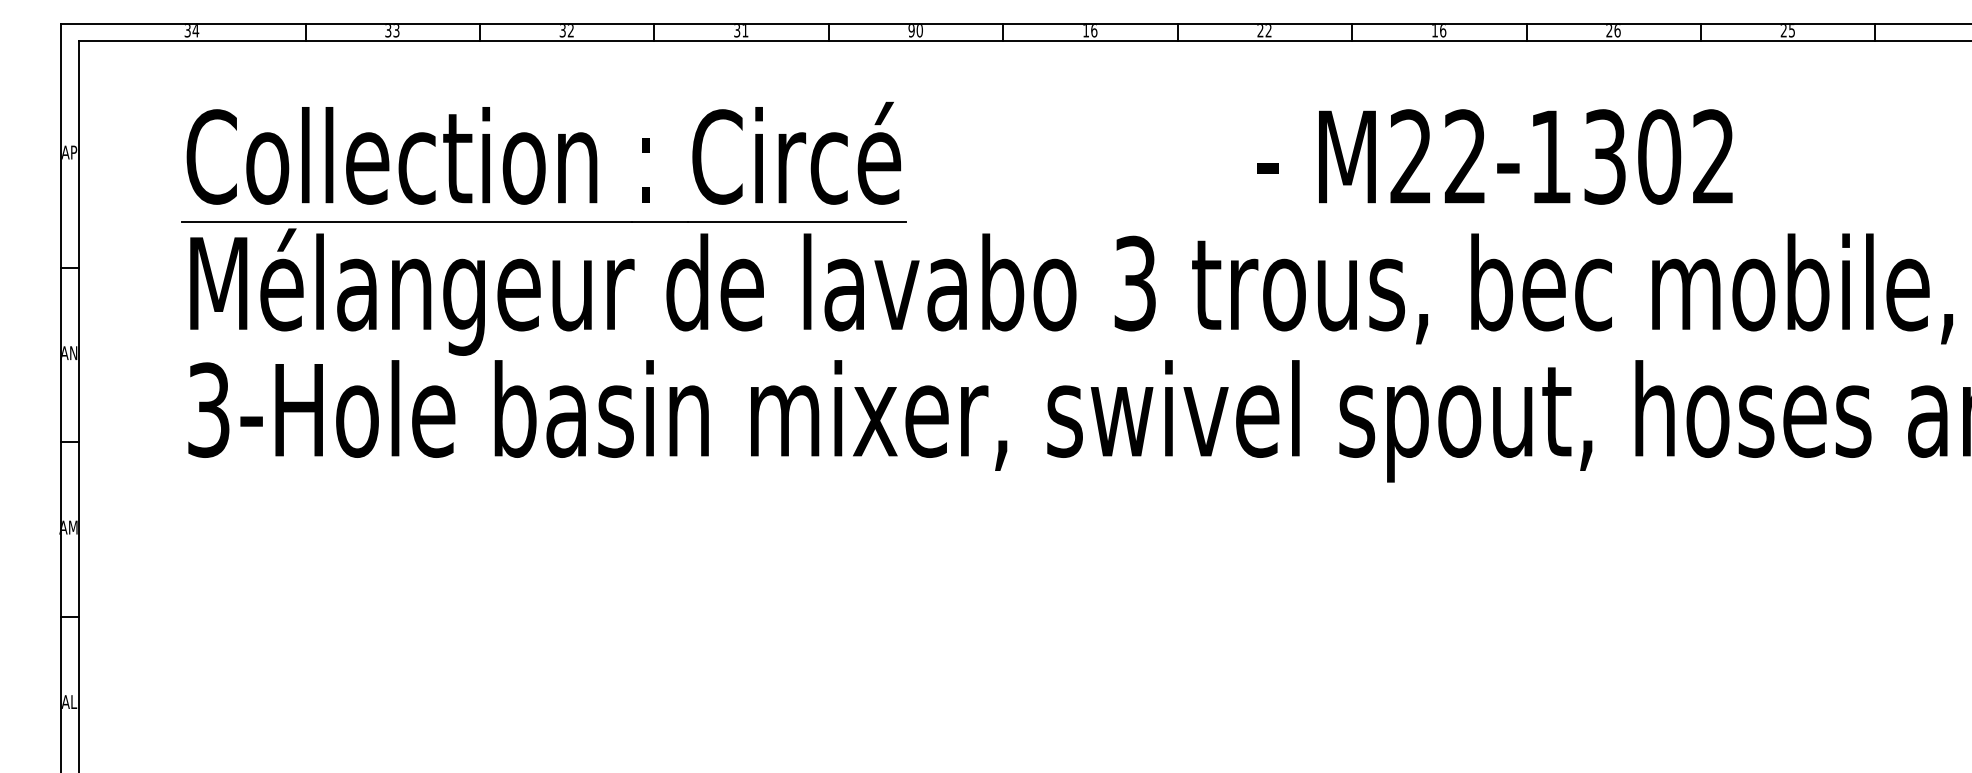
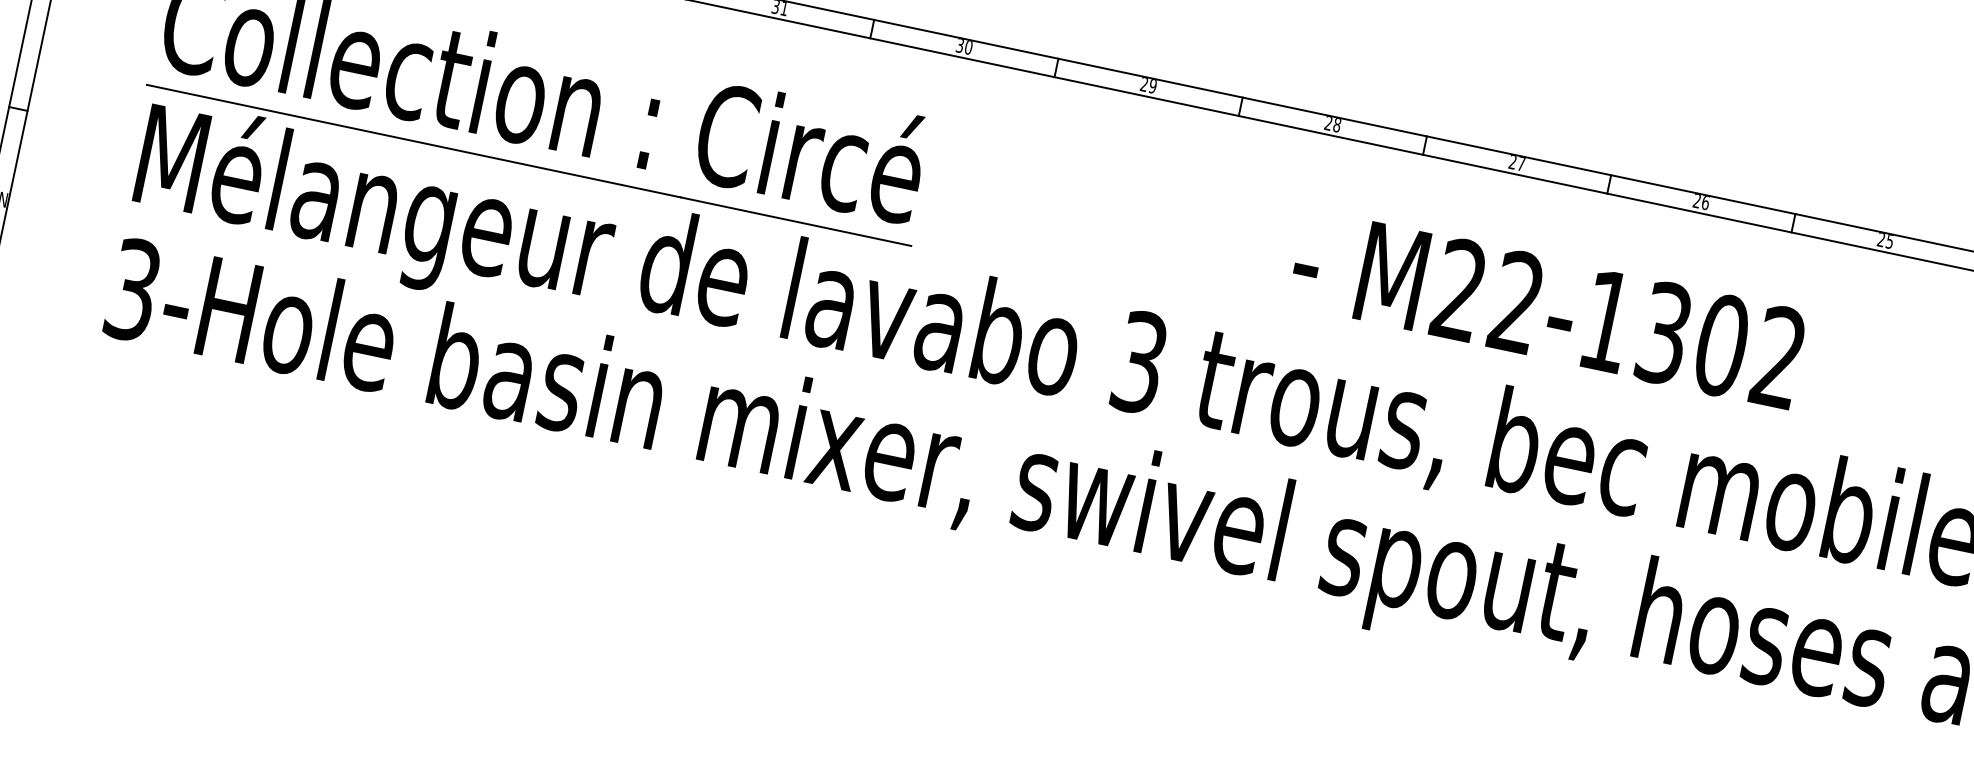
text: (911, 31) -> (959, 46), 90 -> 30
text: (1090, 31) -> (1148, 86), 16 -> 29
text: (1268, 31) -> (1336, 125), 22 -> 28
text: (1438, 31) -> (1516, 163), 16 -> 27

